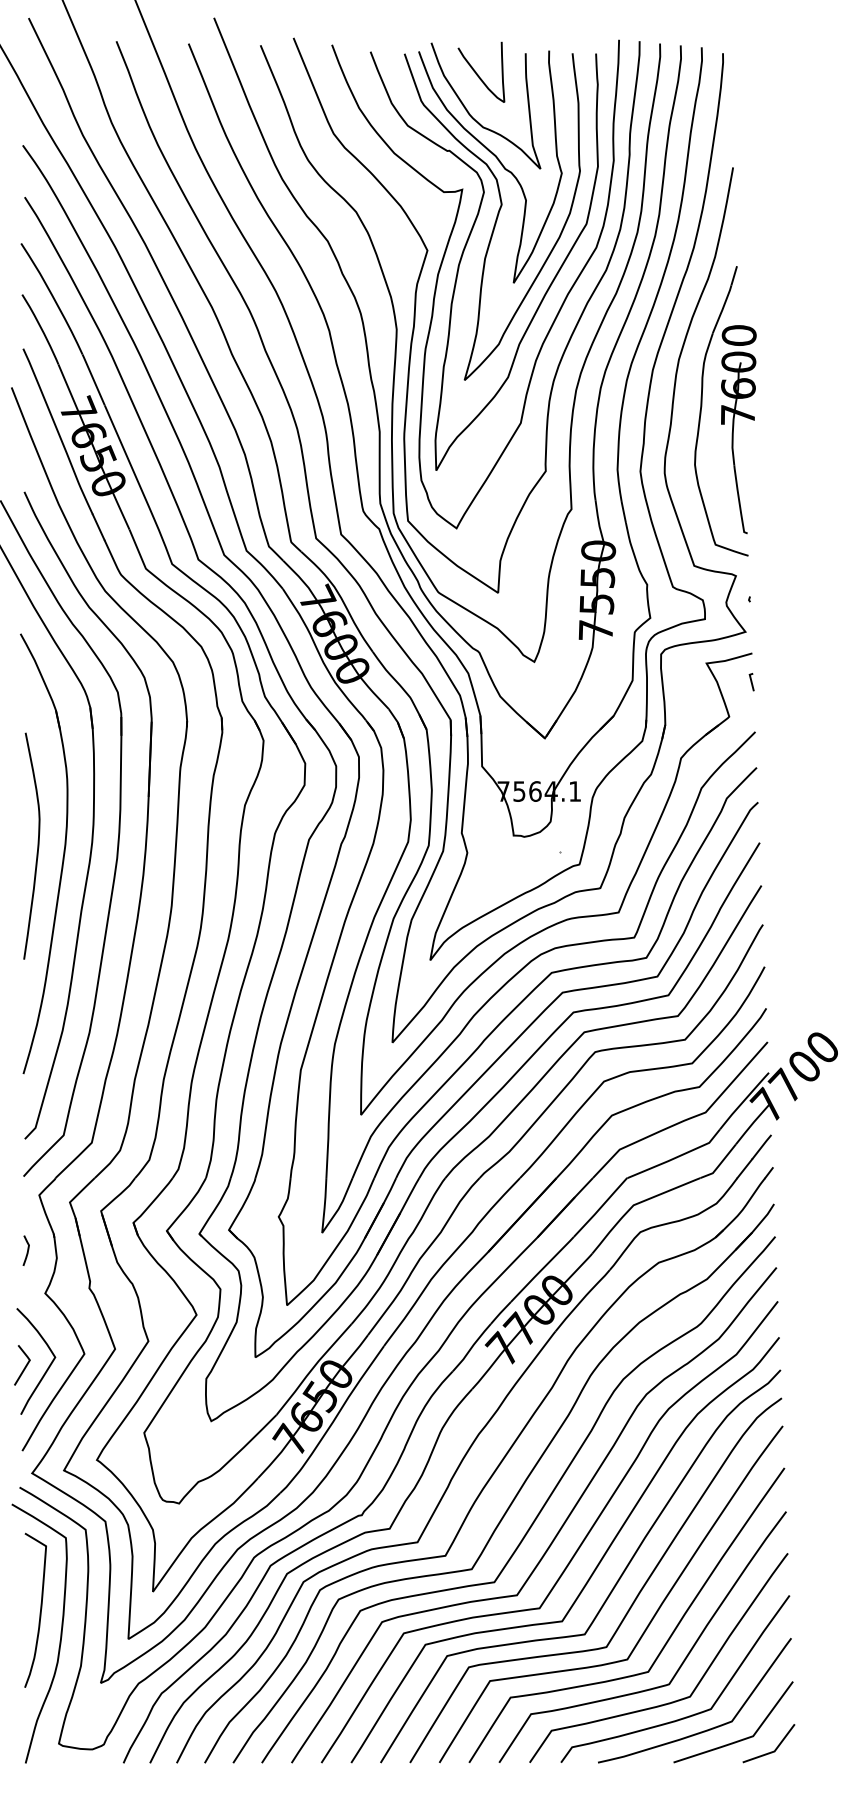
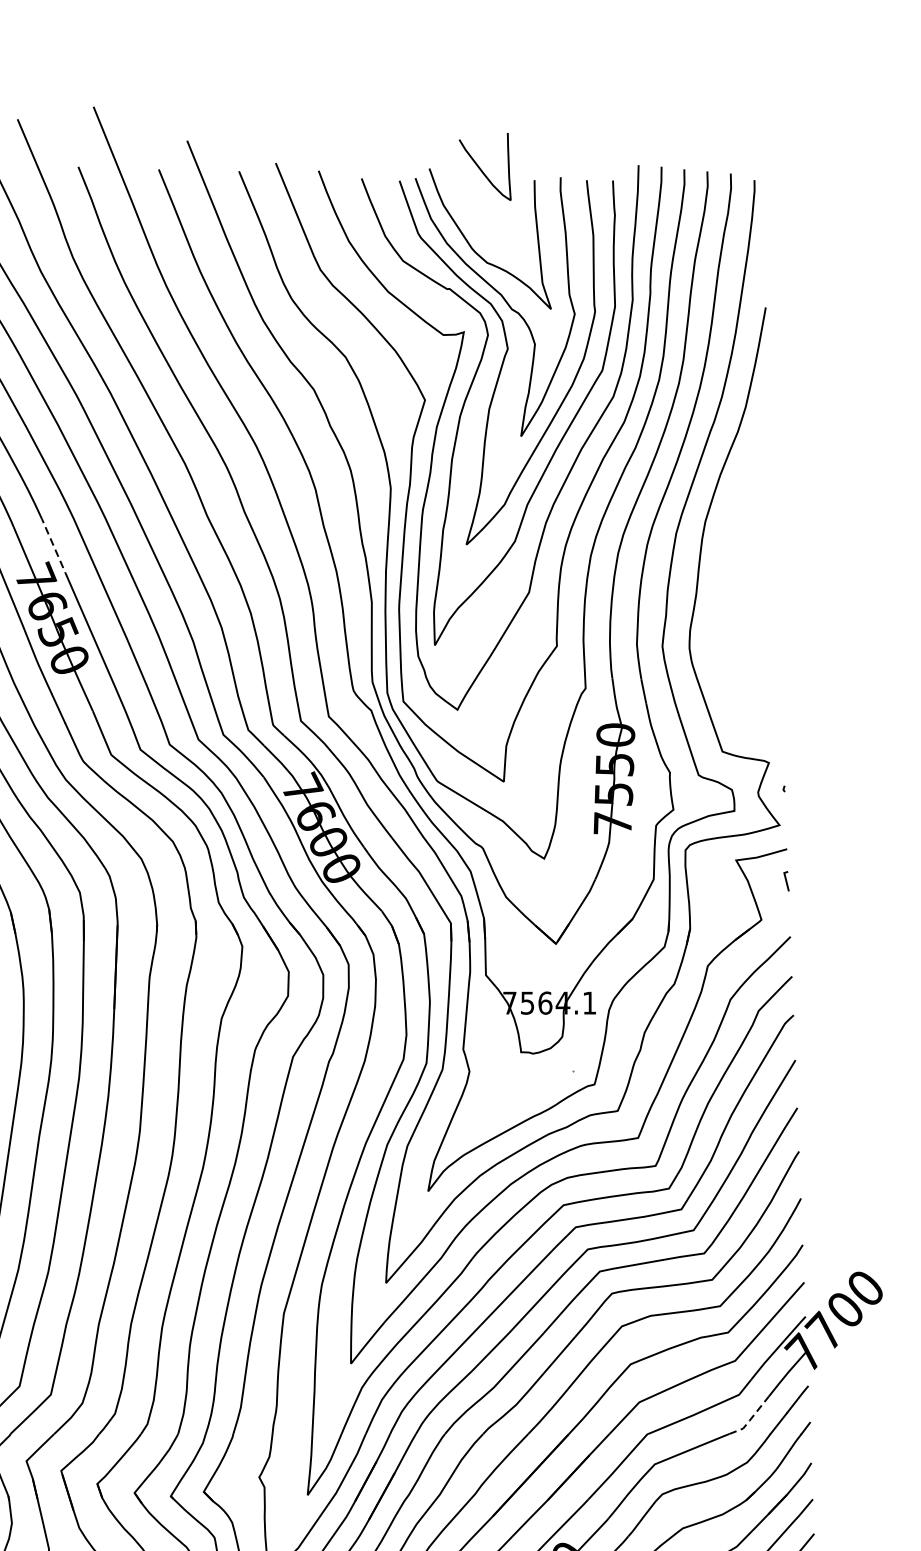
curve: (478, 74) -> (481, 169), moved
line: (93, 379) -> (52, 543), solid -> dashed
part: (725, 411) -> (757, 579), removed
line: (719, 1165) -> (750, 1420), solid -> dashed

